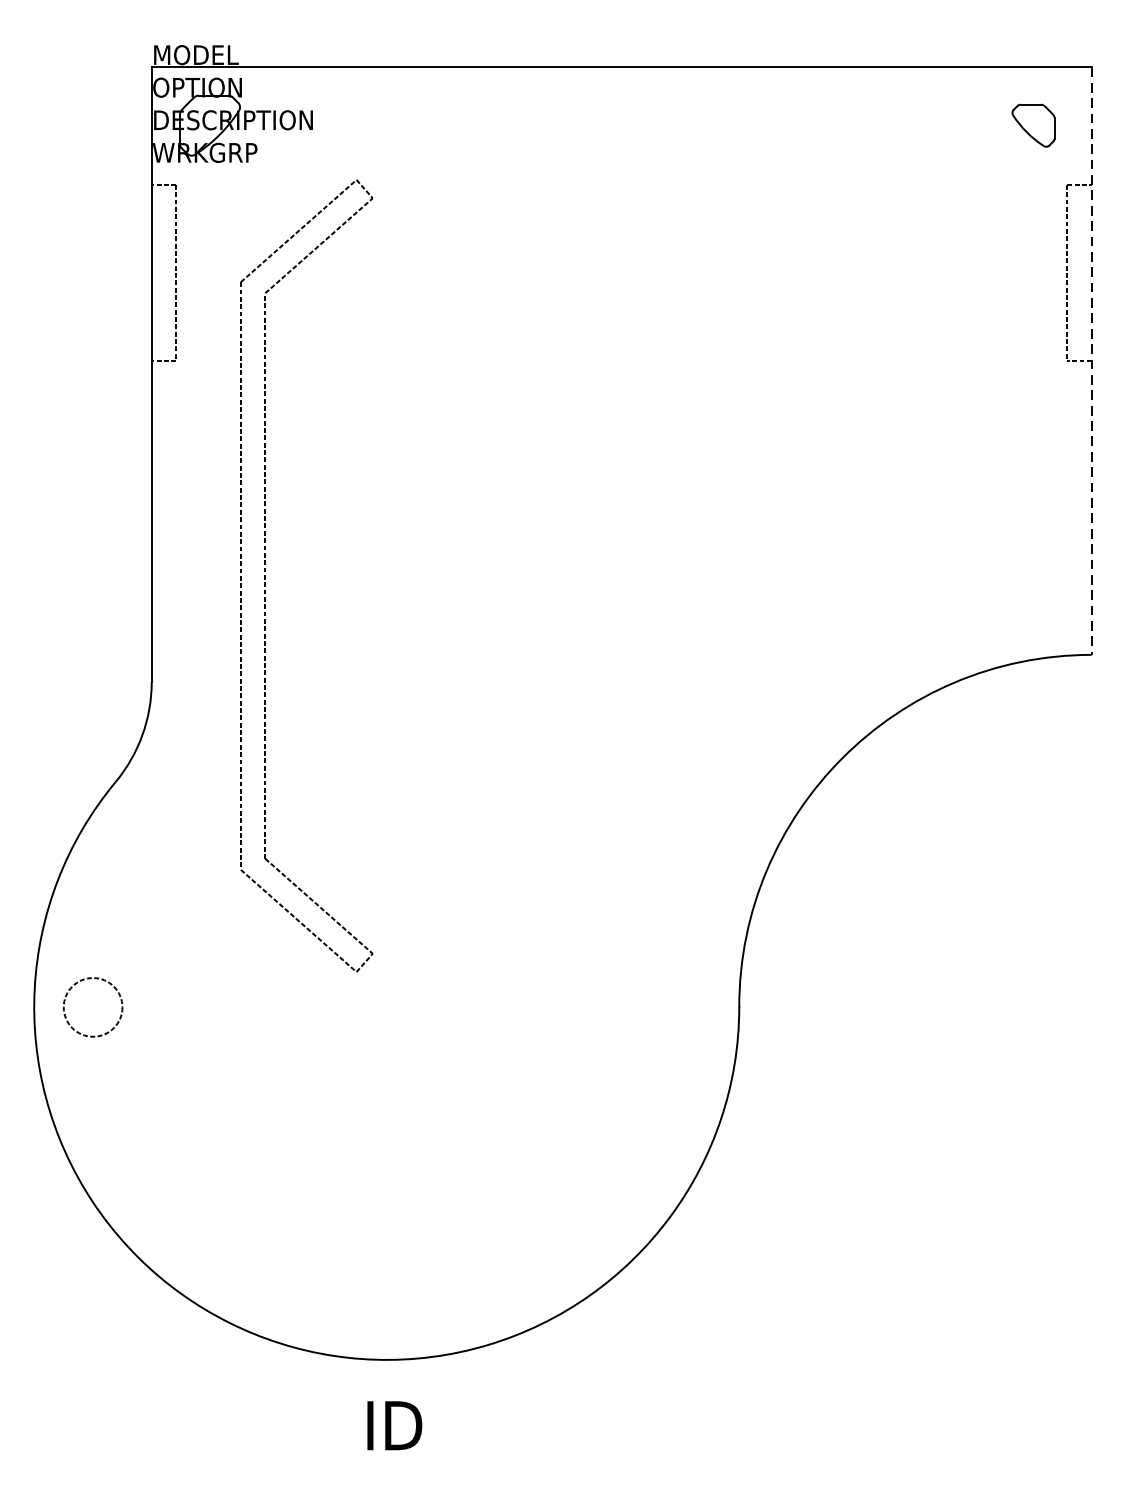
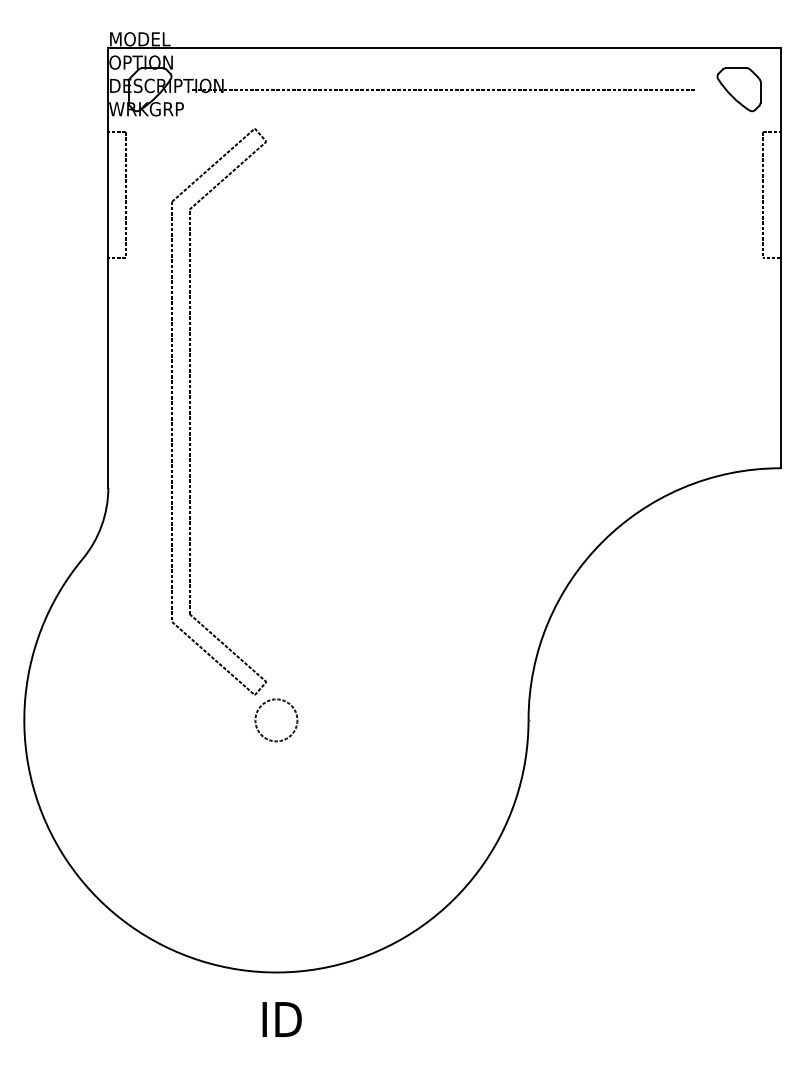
line: (621, 125) -> (444, 89), added
part: (1032, 125) -> (738, 89), size x1.43
line: (1091, 361) -> (780, 258), dashed -> solid
circle: (93, 1007) -> (276, 720), moved

